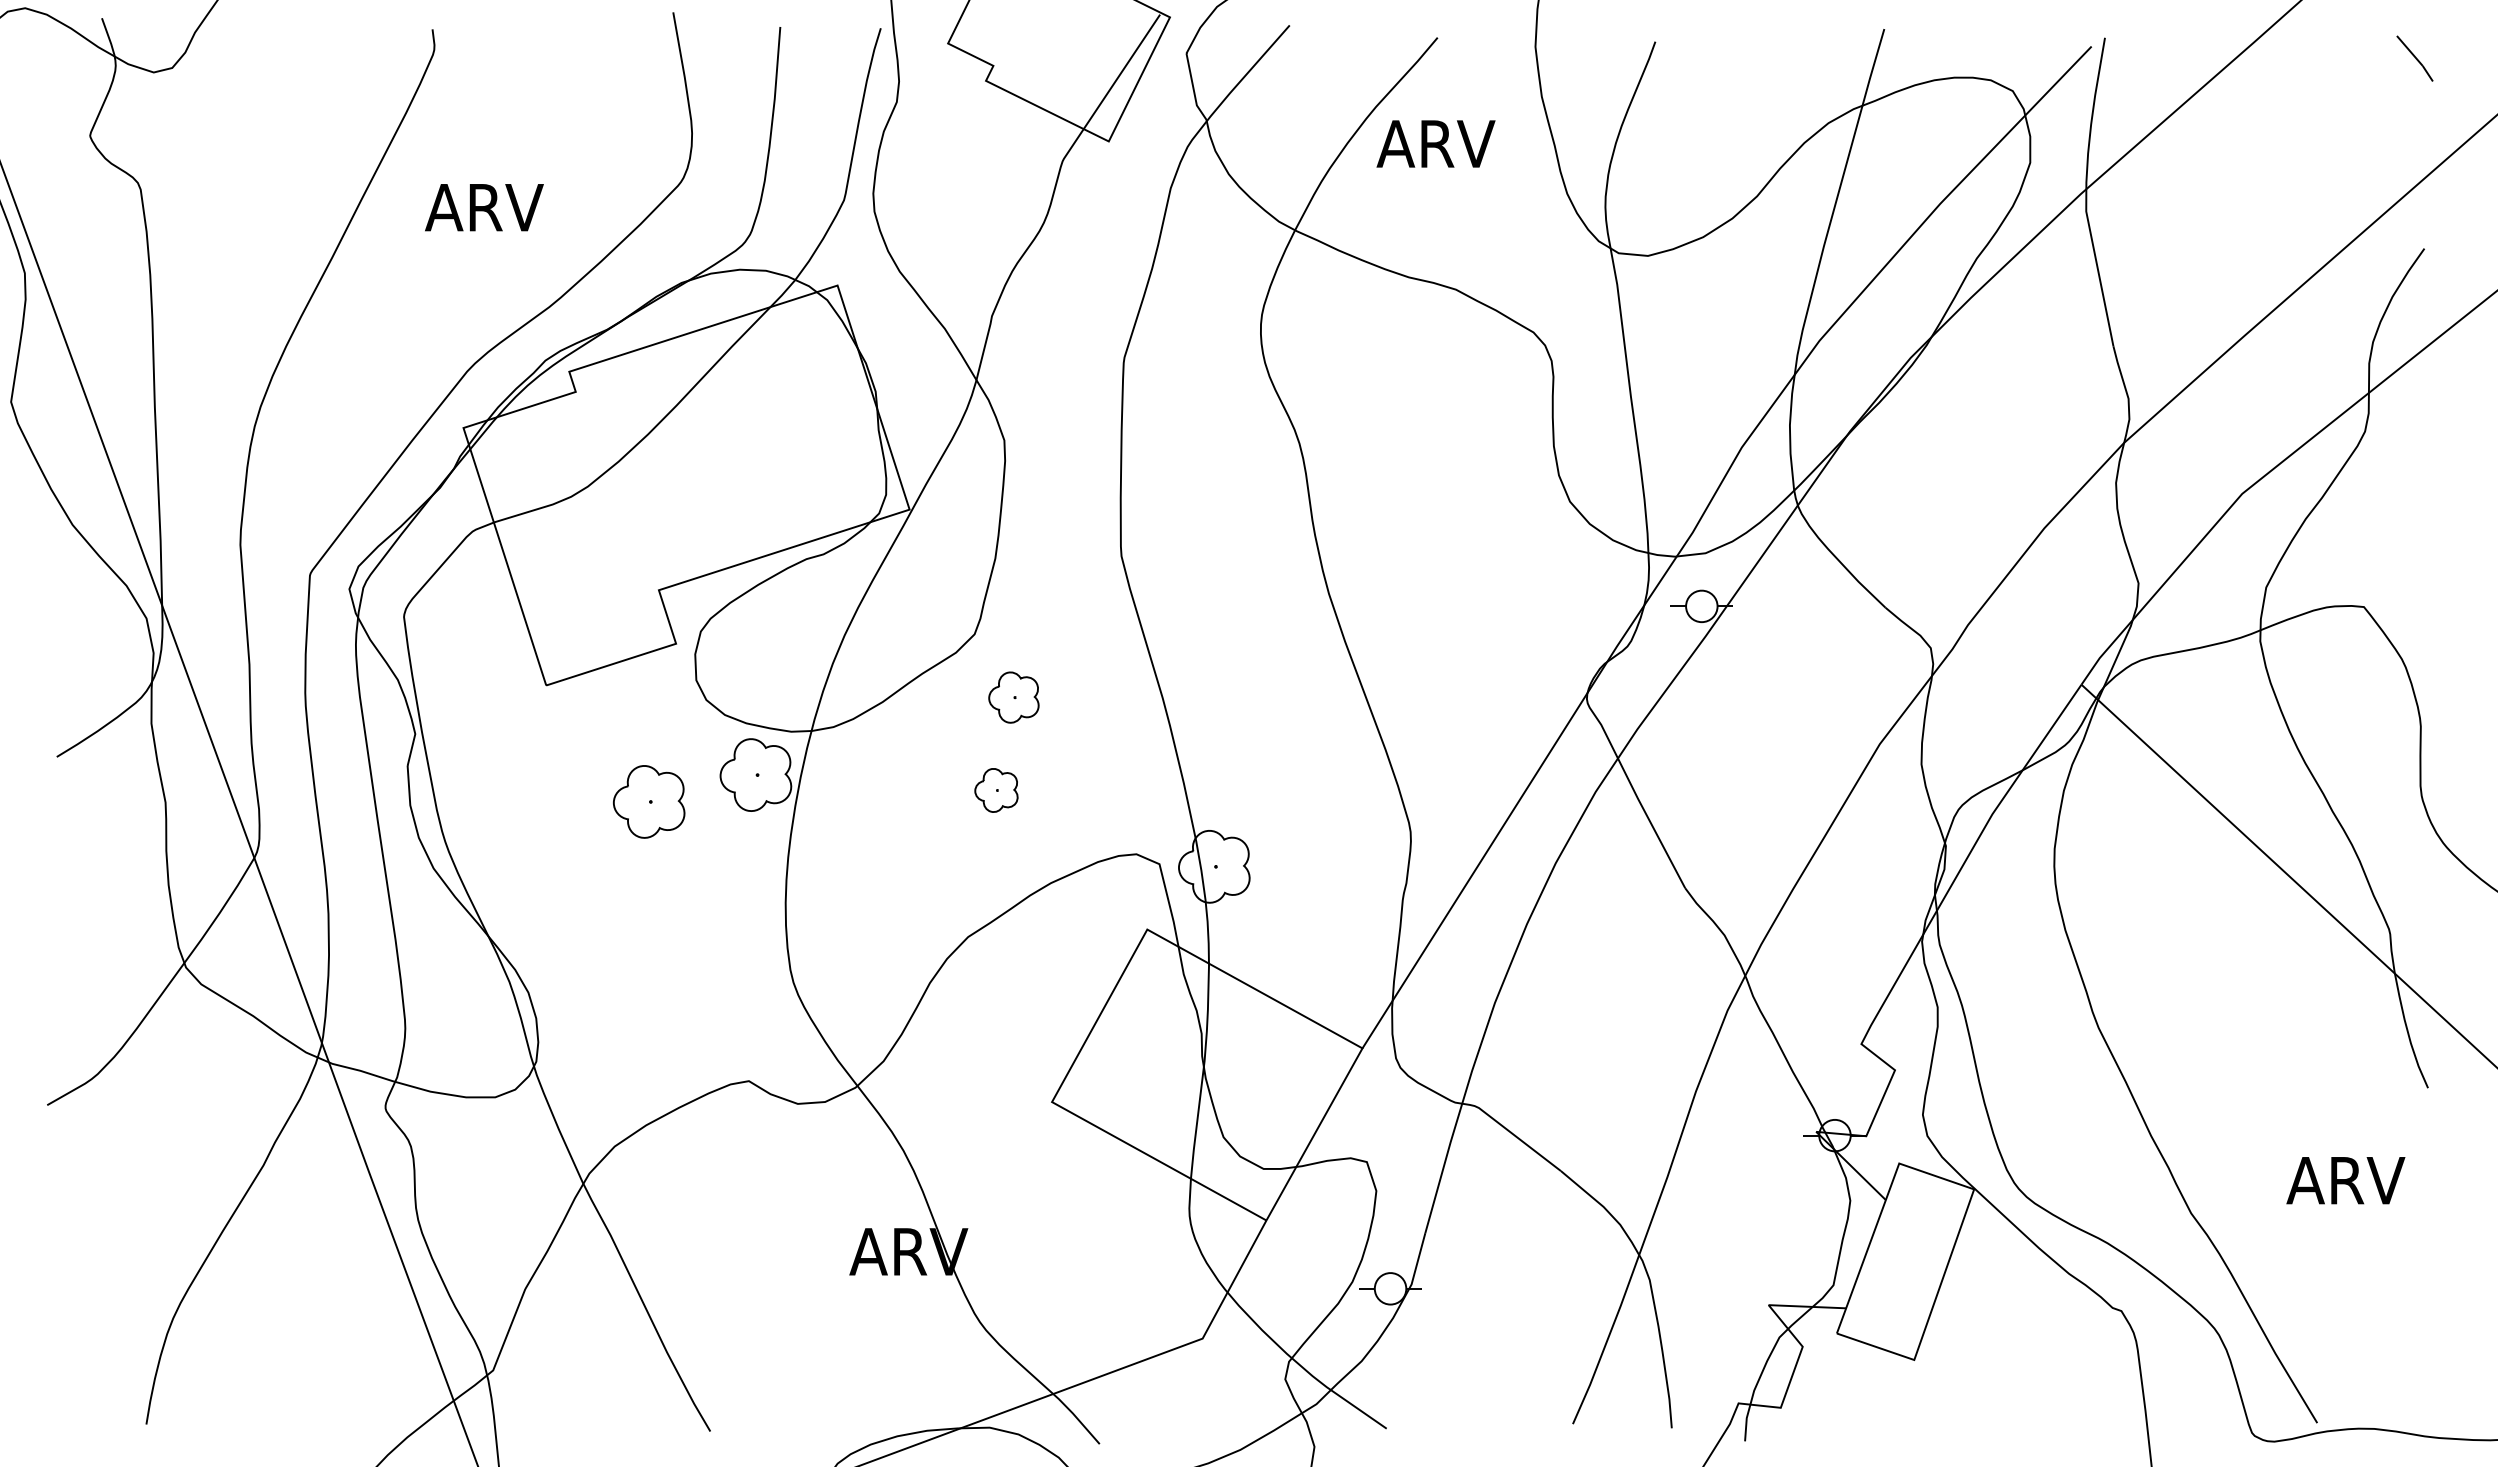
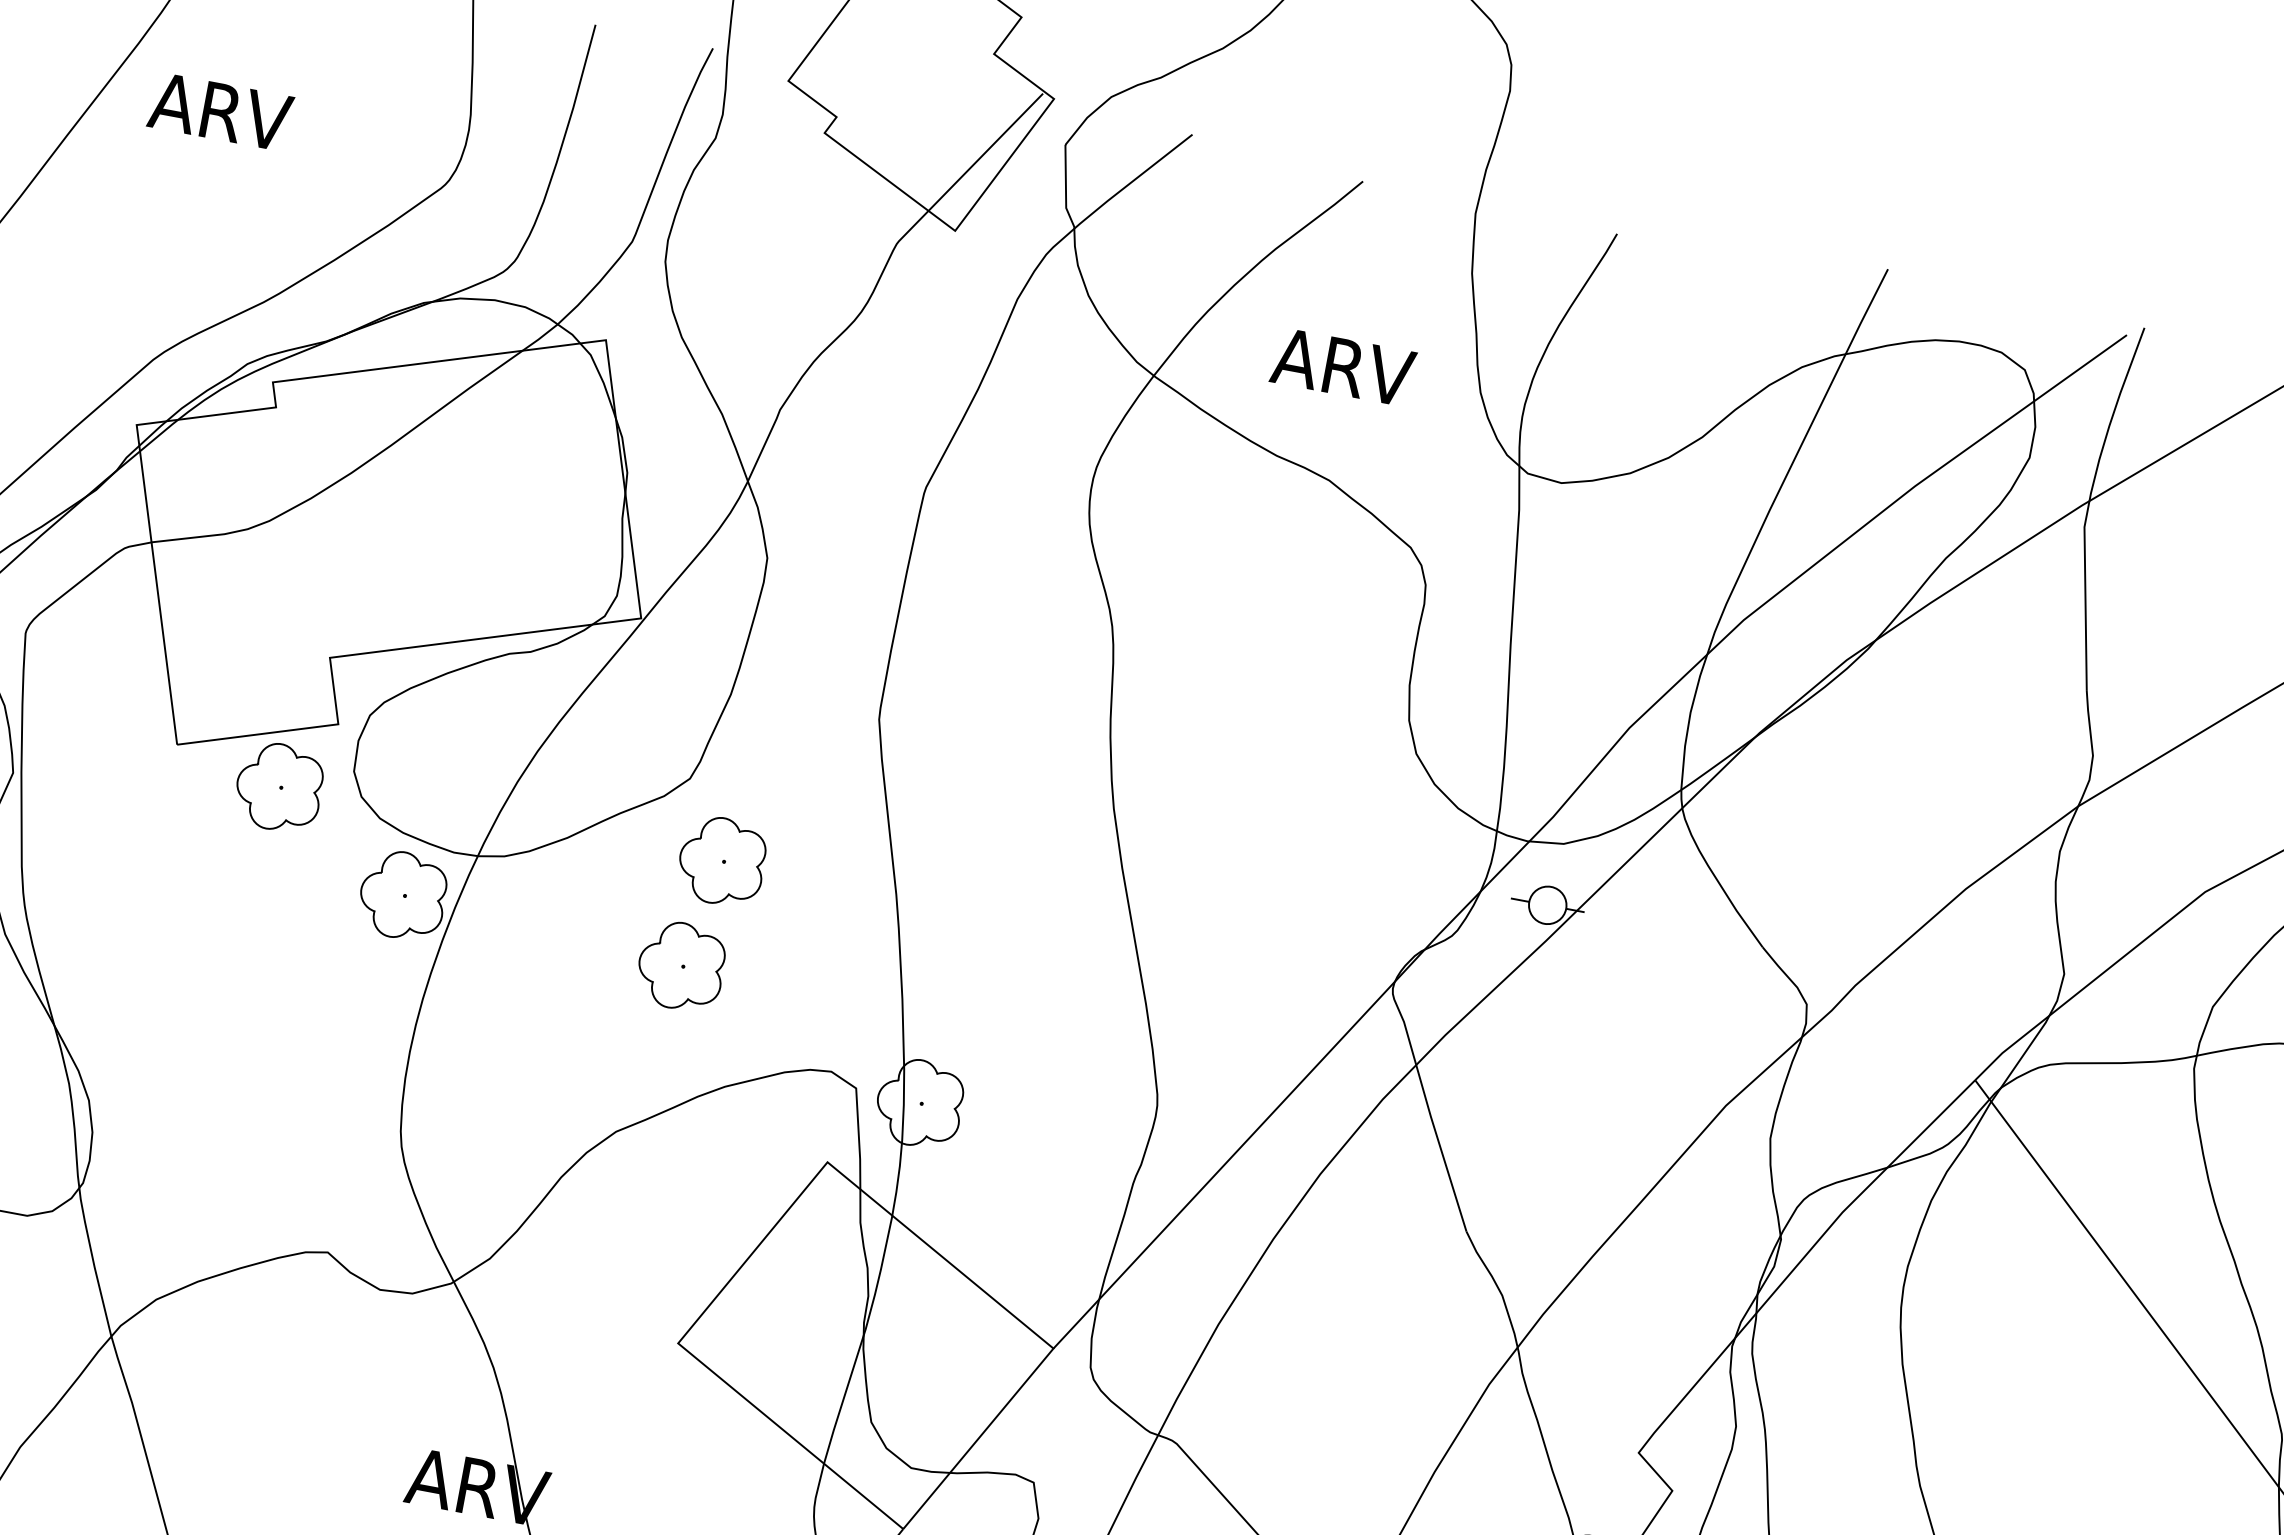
text: (1435, 143) -> (1342, 366), moved
text: (484, 207) -> (220, 111), moved
part: (1013, 697) -> (721, 861), size x1.43
part: (996, 790) -> (681, 966), size x1.67
part: (649, 801) -> (279, 786), moved

